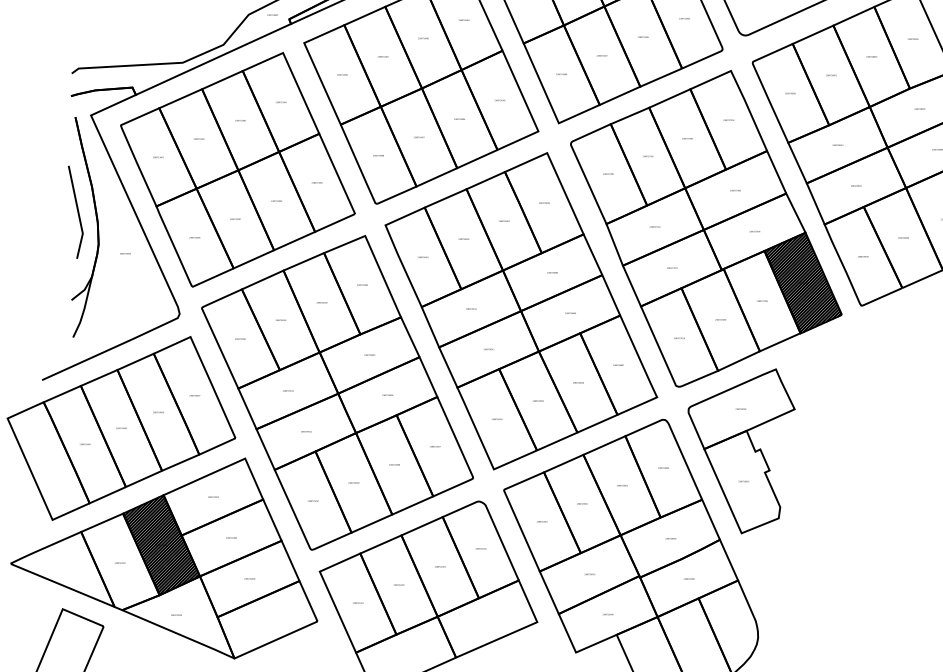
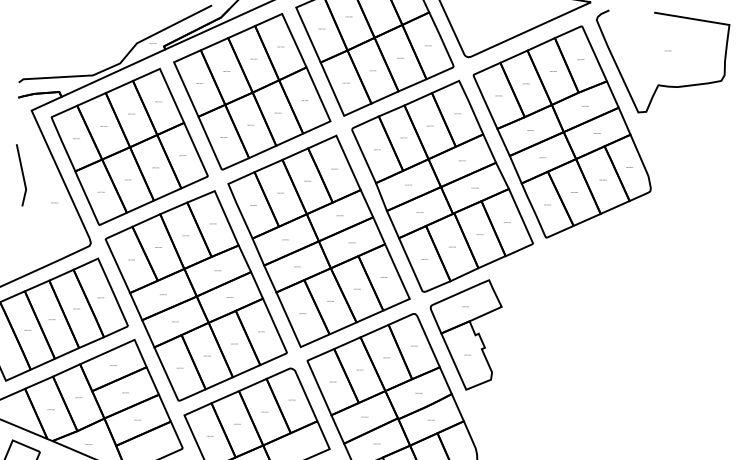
part: (96, 227) -> (35, 185), removed
hatch: (801, 282) -> (506, 222), removed
hatch: (161, 544) -> (78, 397), removed

